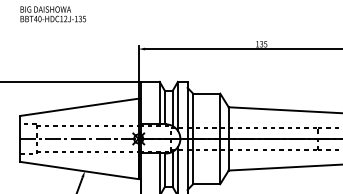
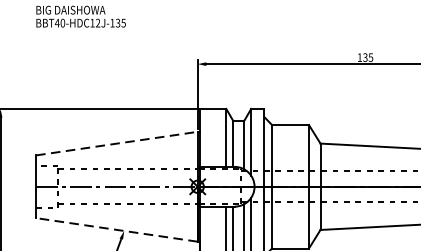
line: (79, 107) -> (116, 143), solid -> dashed
line: (79, 170) -> (116, 229), solid -> dashed

